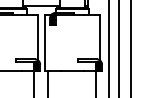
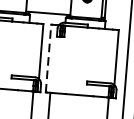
line: (44, 43) -> (48, 58), solid -> dashed

